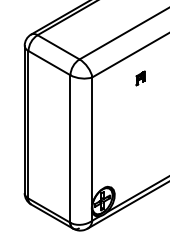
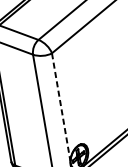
part: (140, 78) -> (93, 47), removed
line: (92, 141) -> (61, 107), solid -> dashed

